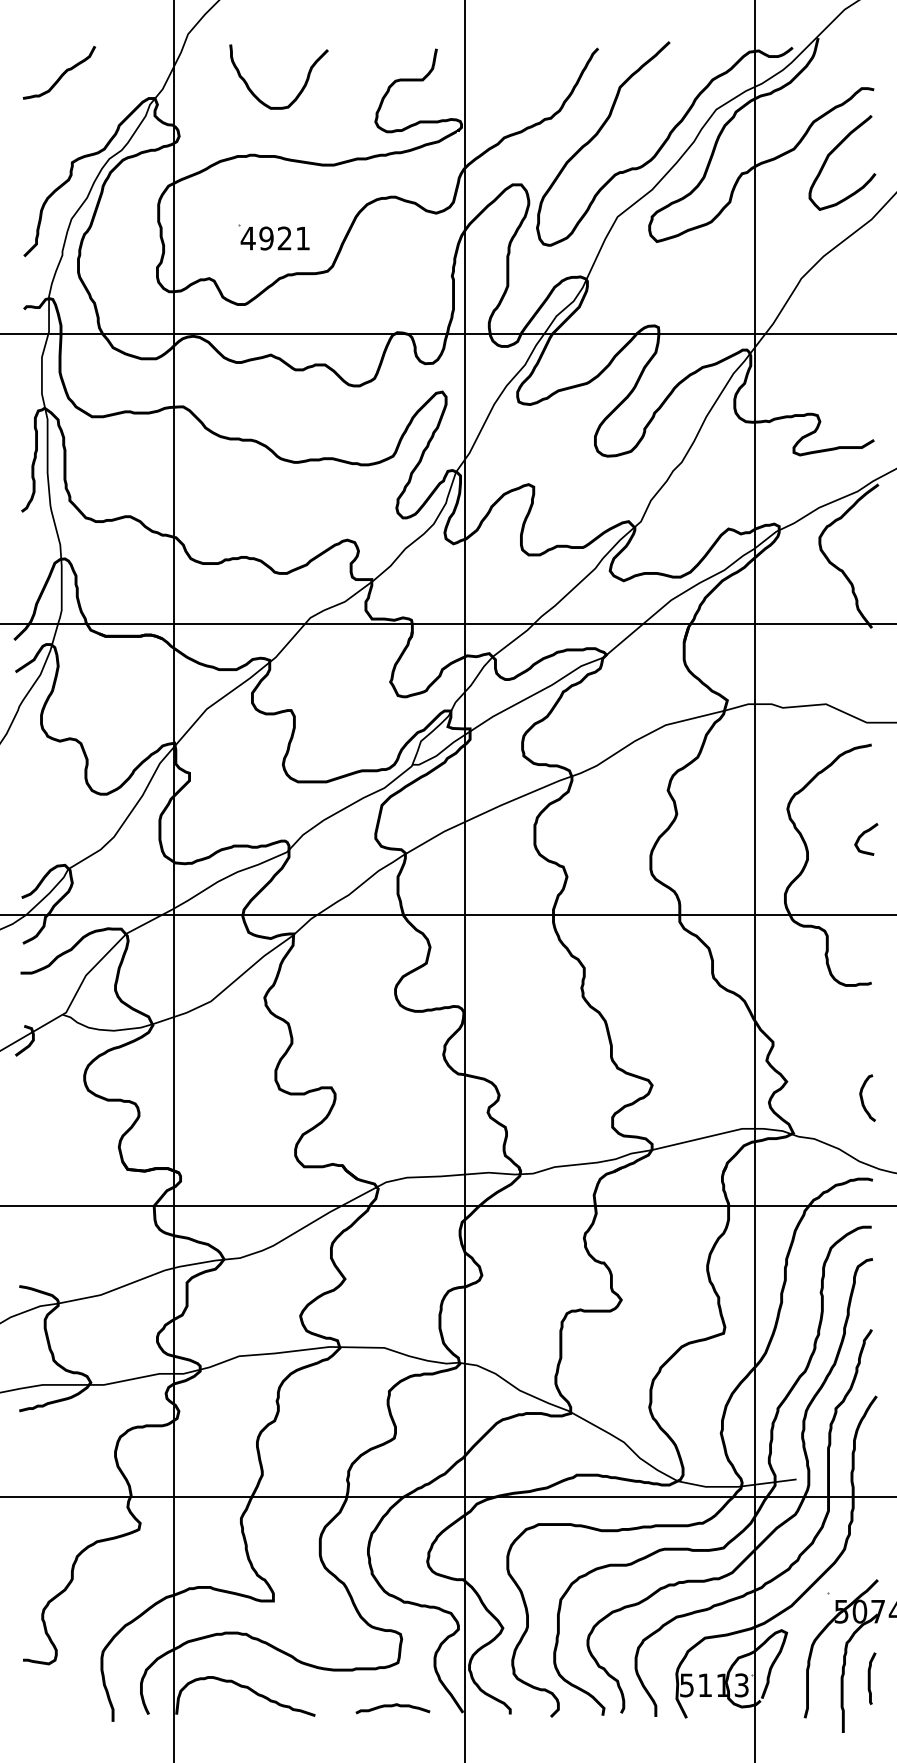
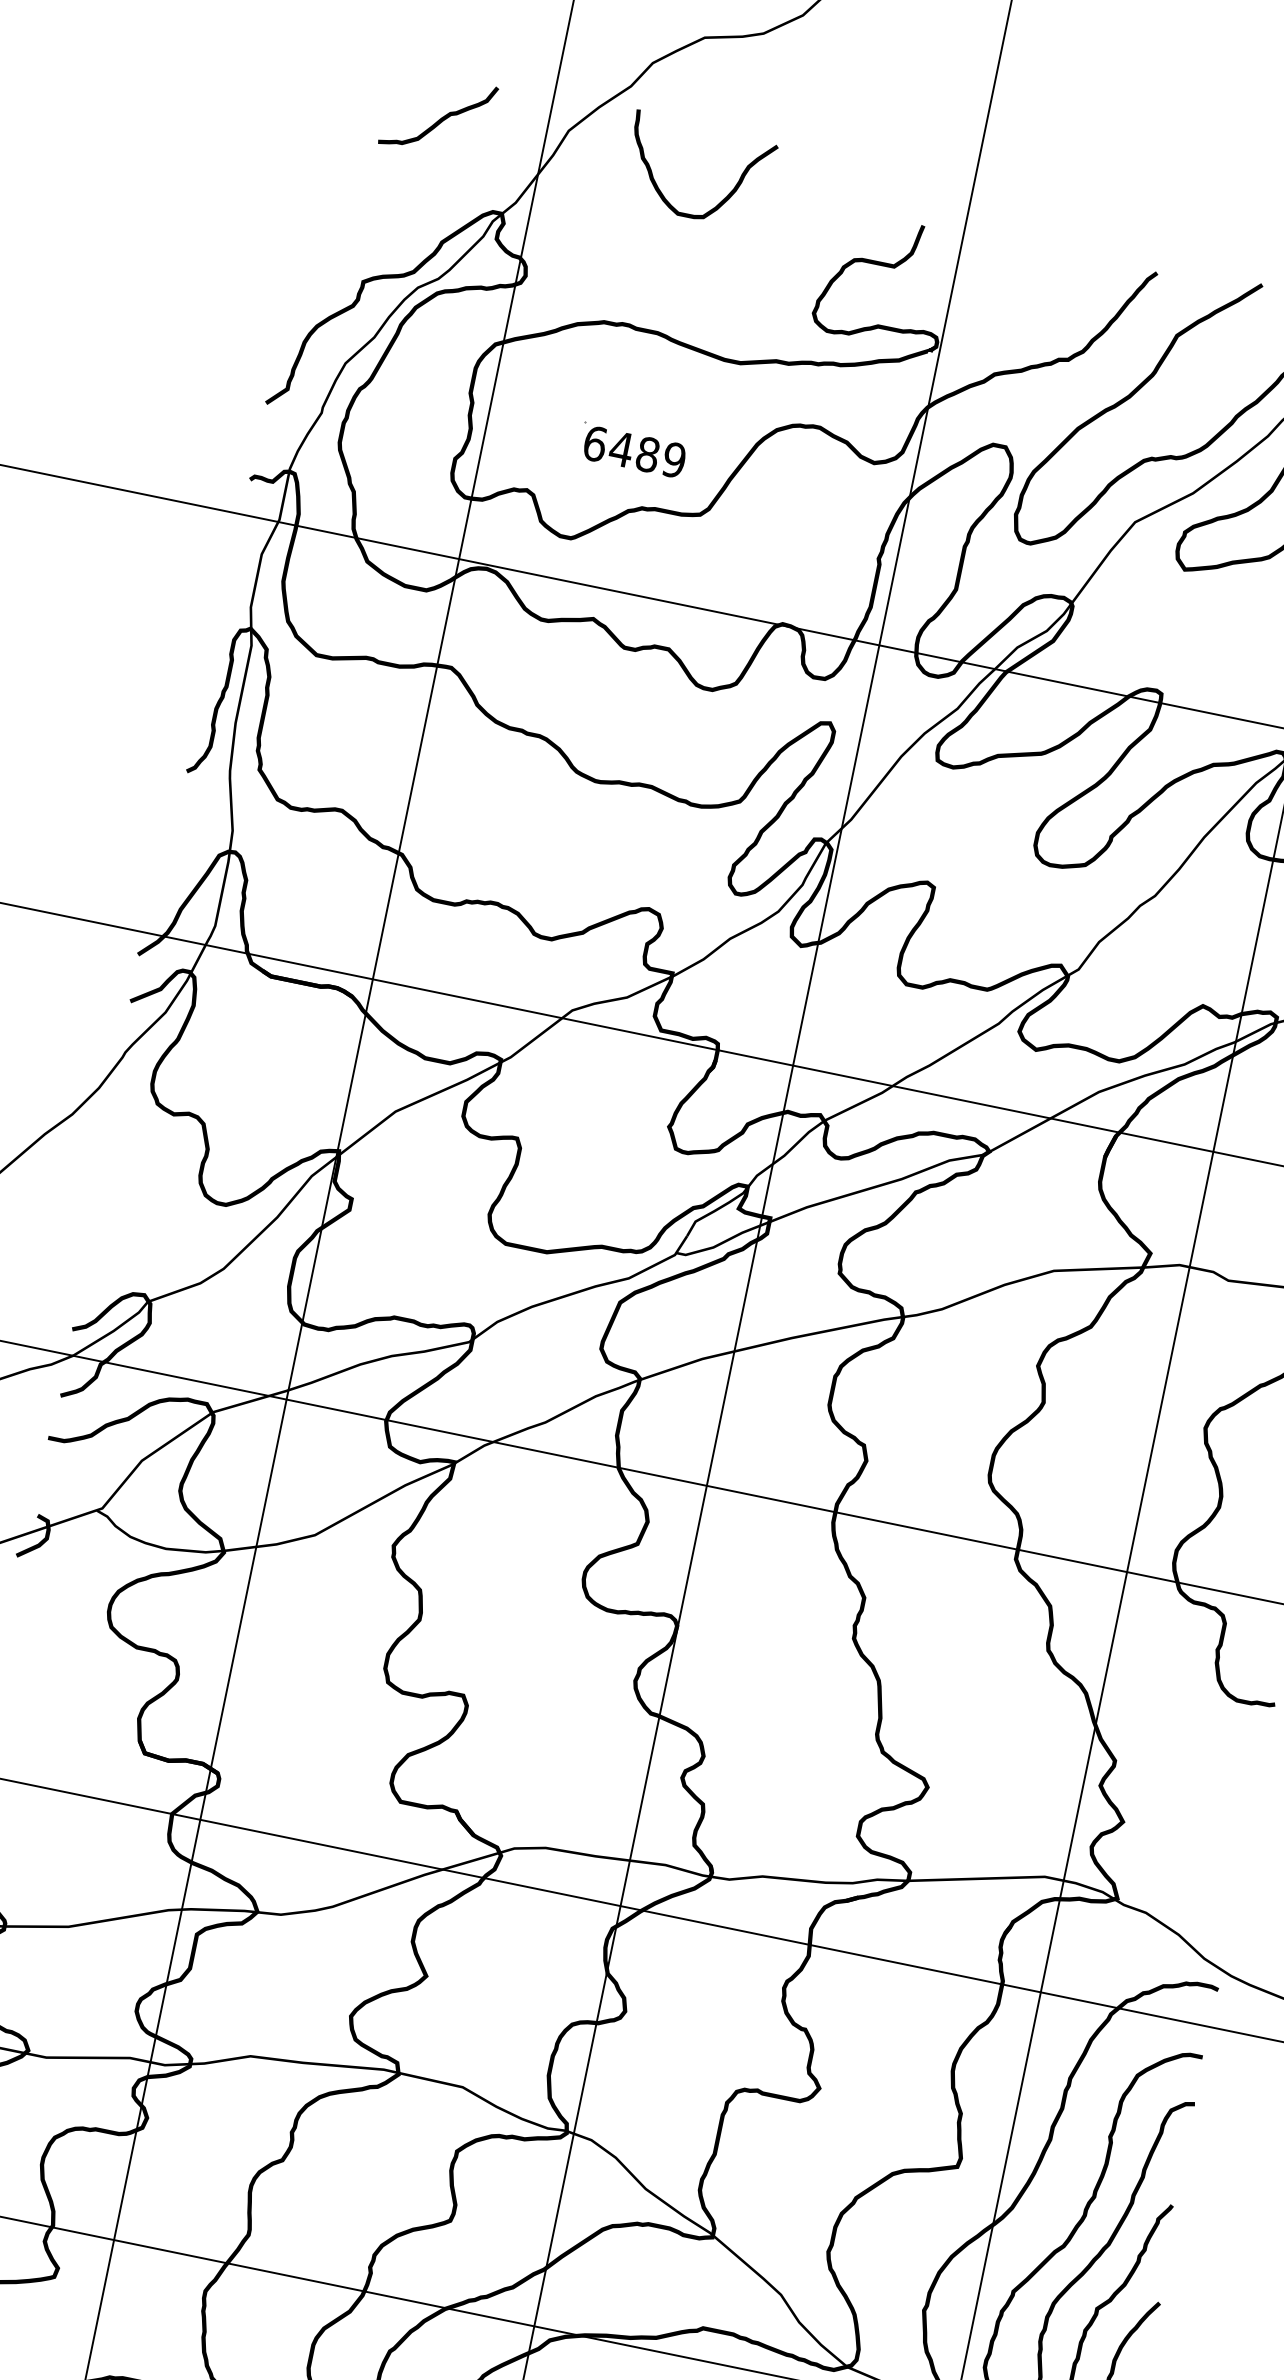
curve: (61, 73) -> (441, 117), moved
curve: (299, 91) -> (724, 197), moved
text: (275, 238) -> (634, 451), 4921 -> 6489
curve: (863, 1099) -> (1228, 1870), removed

